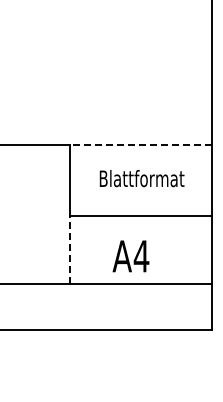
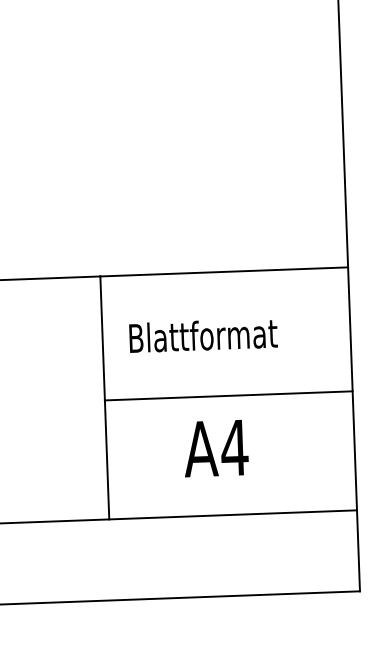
line: (141, 144) -> (224, 271), dashed -> solid
text: (141, 178) -> (202, 335), moved
line: (70, 249) -> (107, 459), dashed -> solid
text: (130, 256) -> (215, 448), moved

